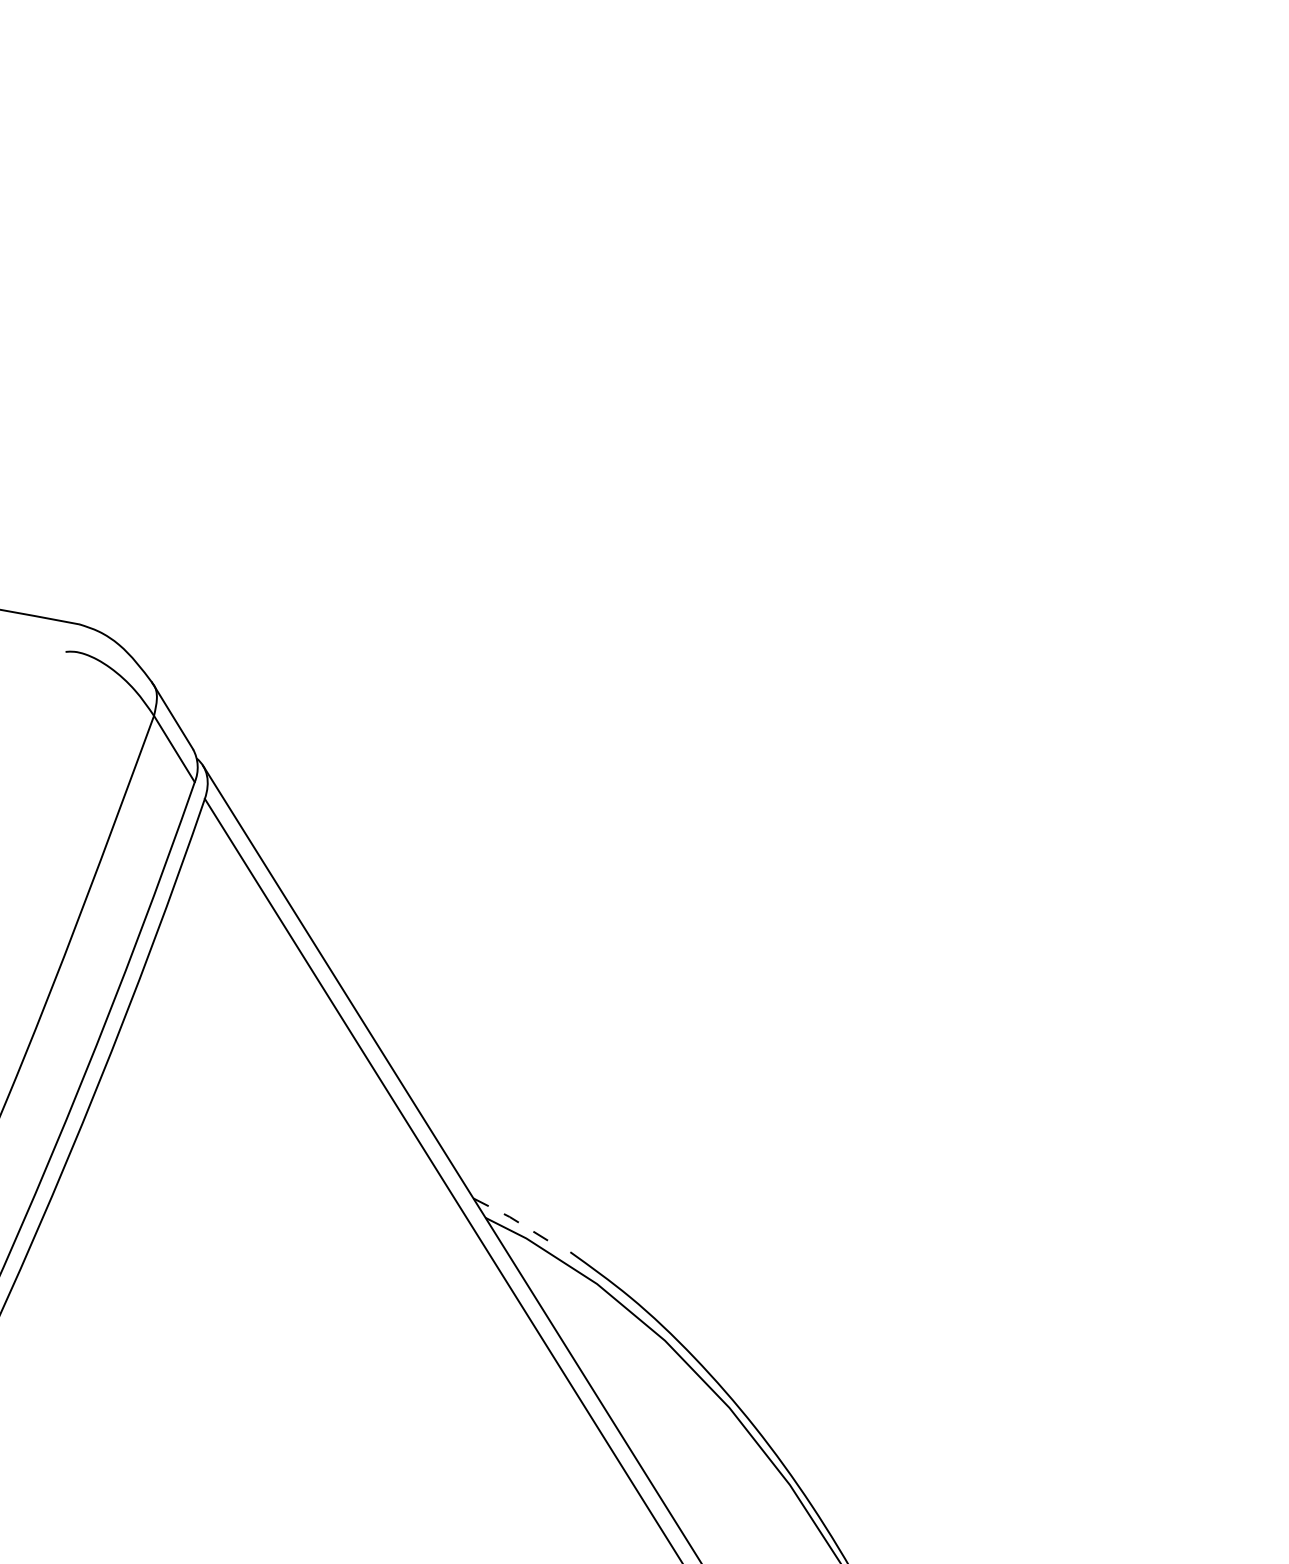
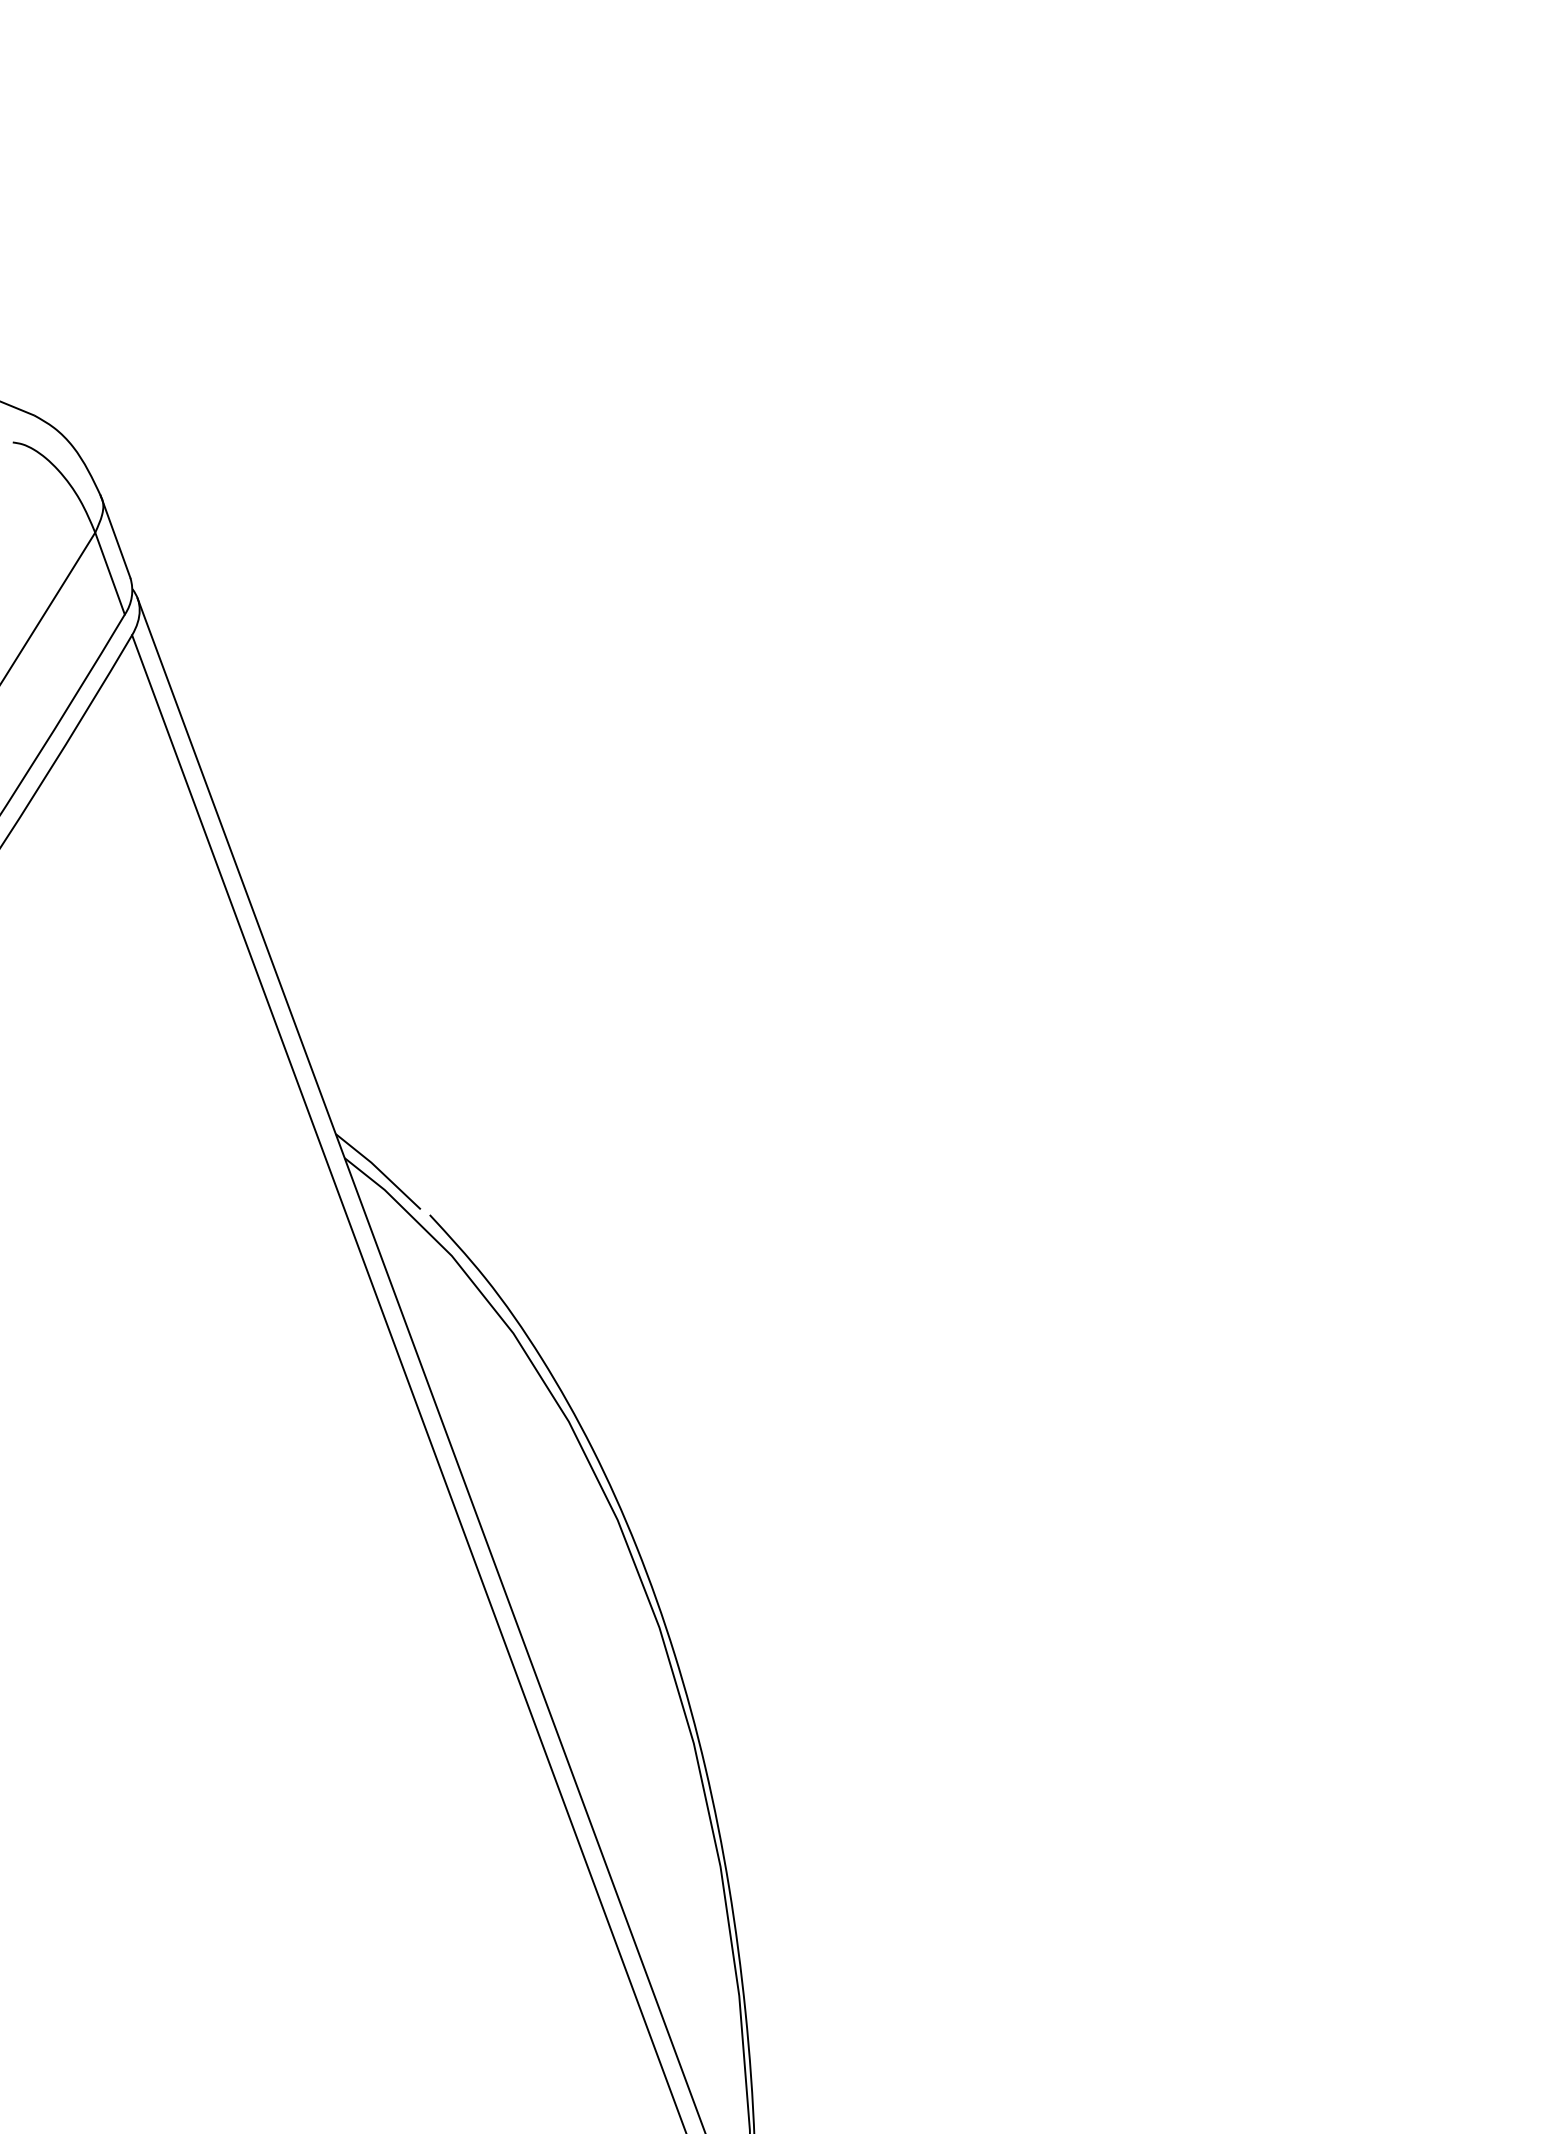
line: (518, 1222) -> (379, 1170), dashed -> solid

